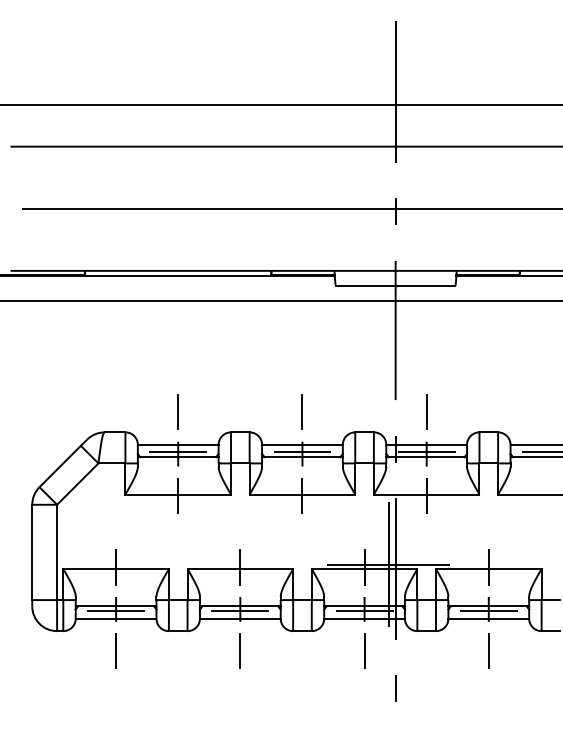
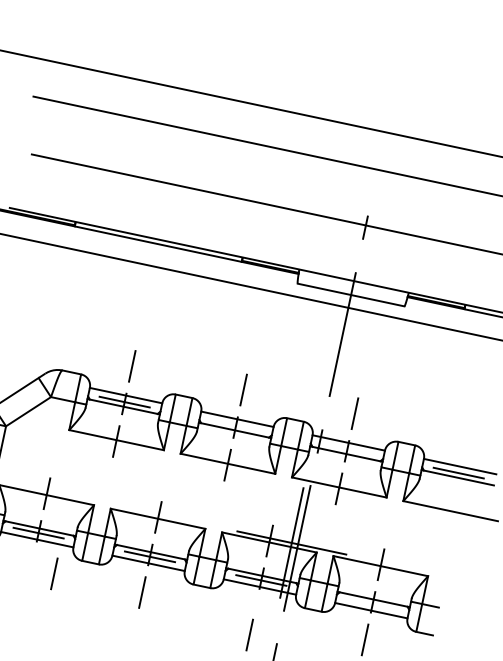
line: (395, 91) -> (388, 120), removed
line: (302, 452) -> (236, 426), removed
line: (426, 452) -> (347, 449), removed
line: (488, 611) -> (372, 604), removed
line: (115, 650) -> (53, 572), moved
line: (364, 650) -> (249, 634), moved

